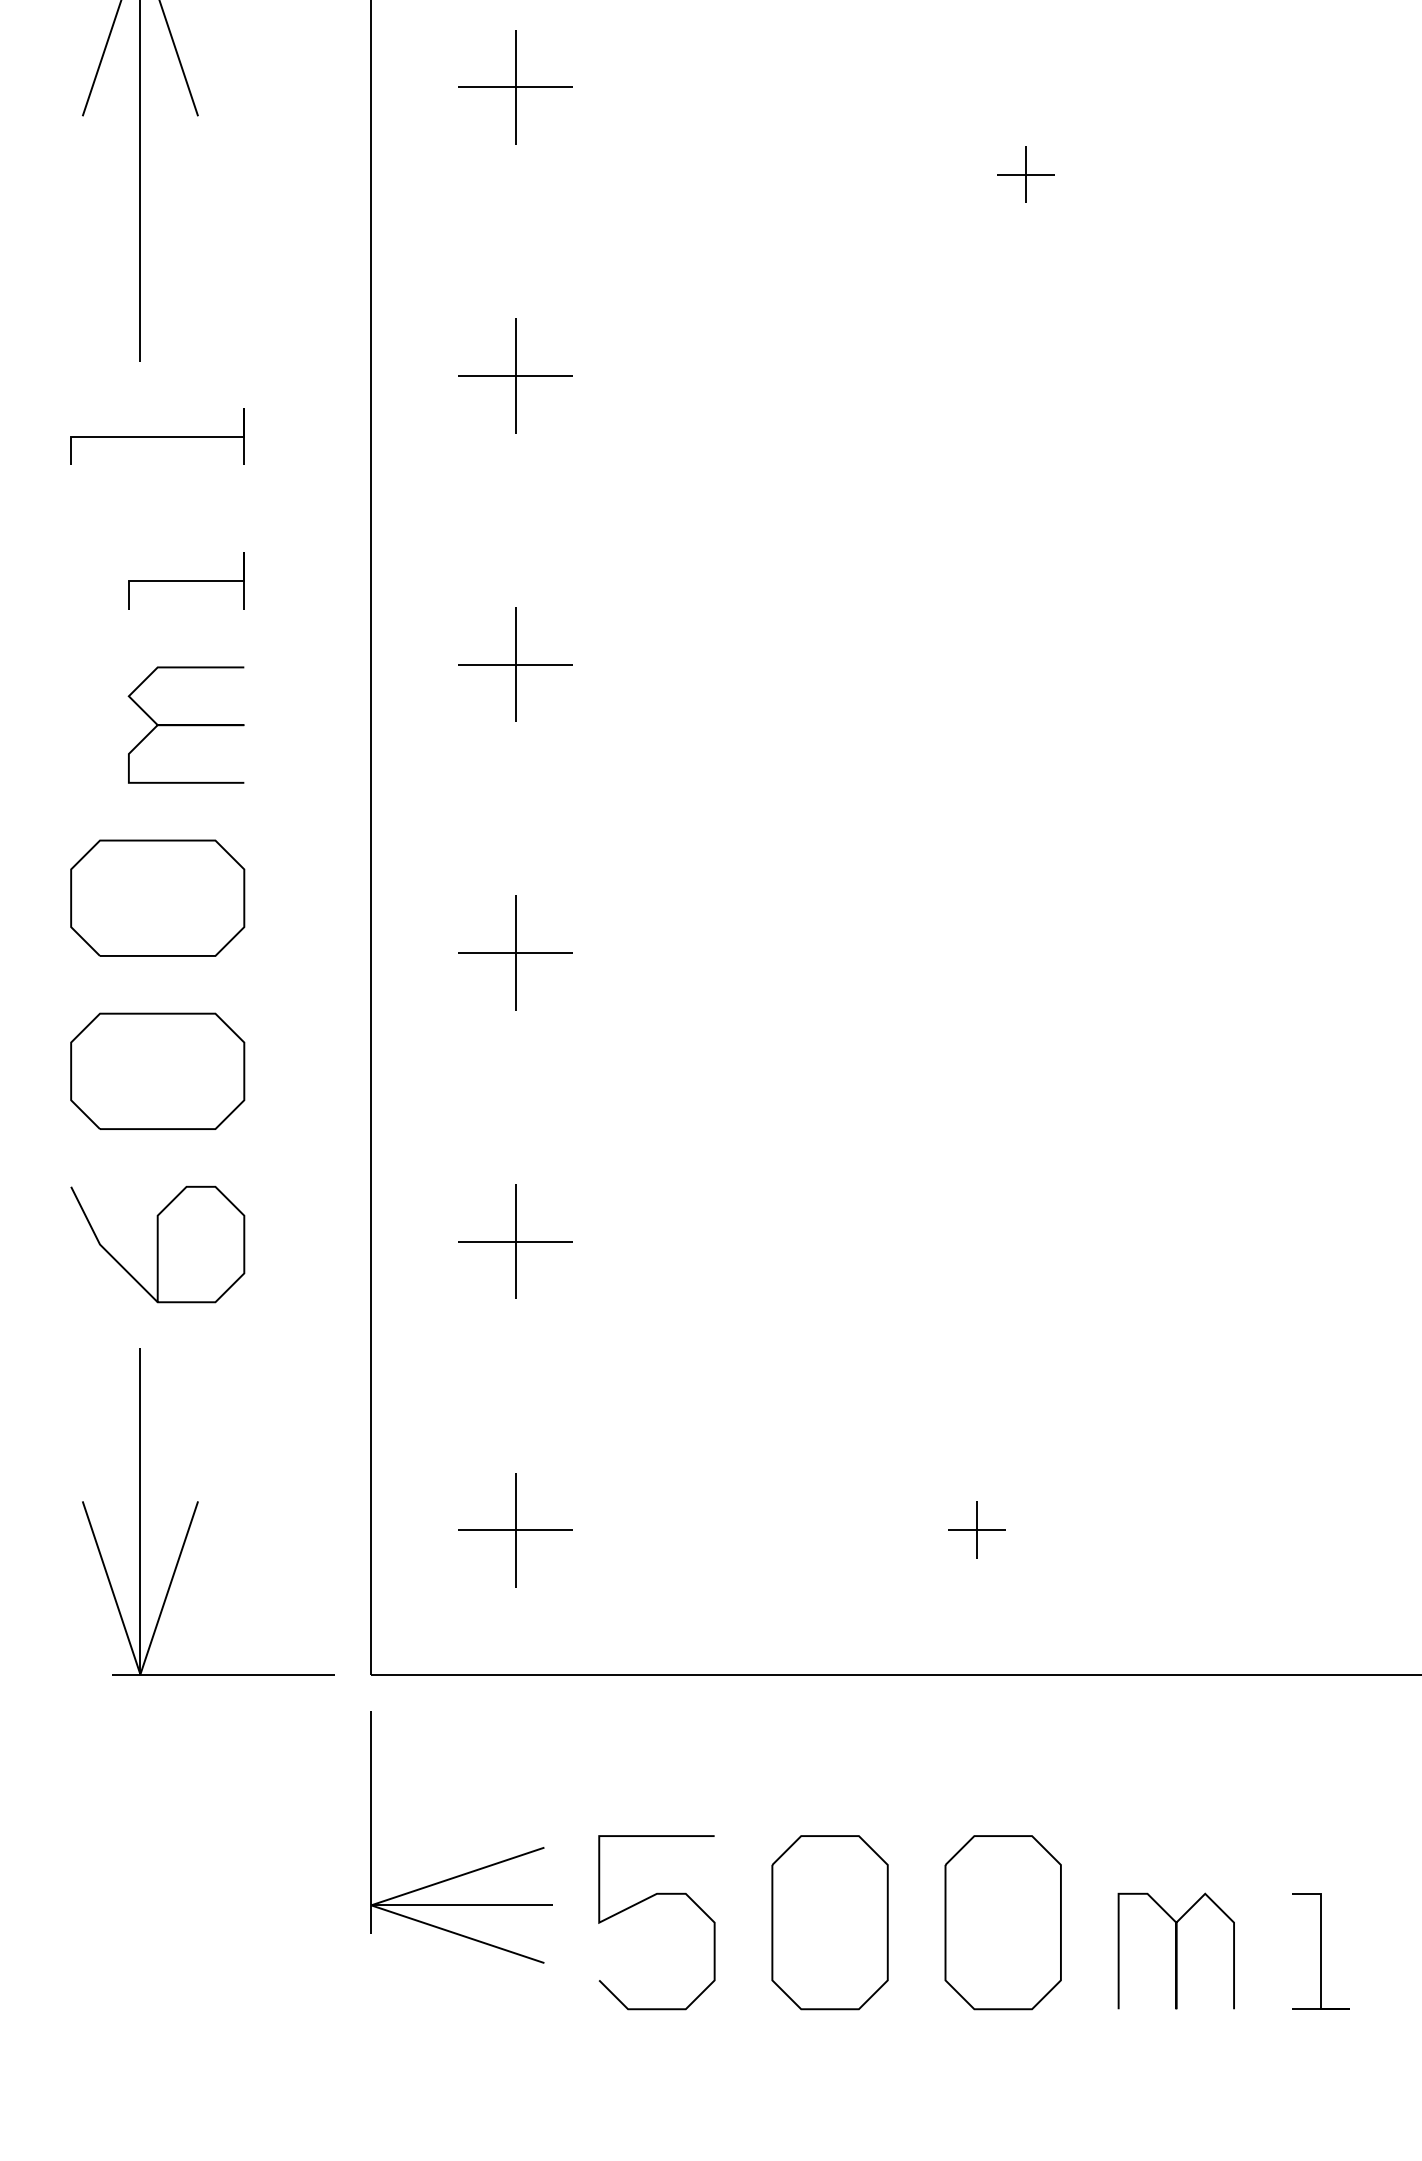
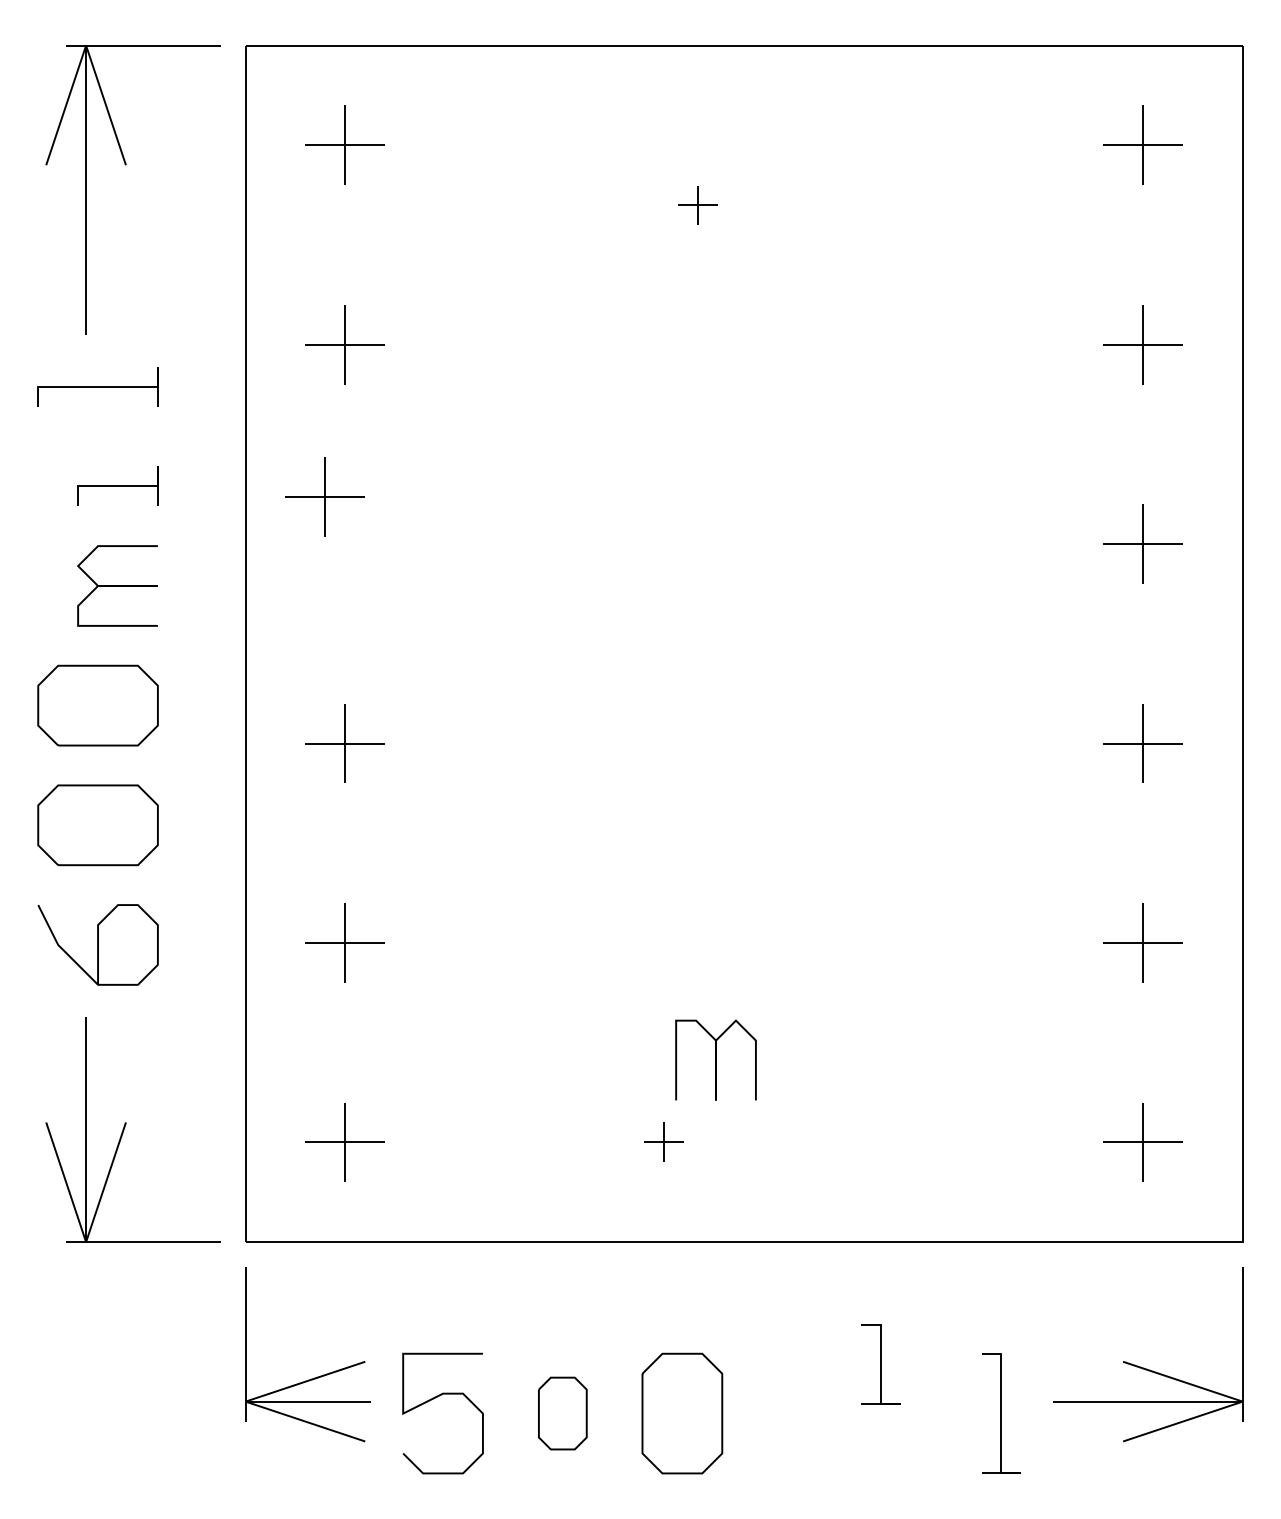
part: (514, 663) -> (324, 496), moved
part: (829, 1922) -> (562, 1413), size x0.6
curve: (1175, 1950) -> (715, 1059), moved
line: (1320, 1951) -> (880, 1364), moved

